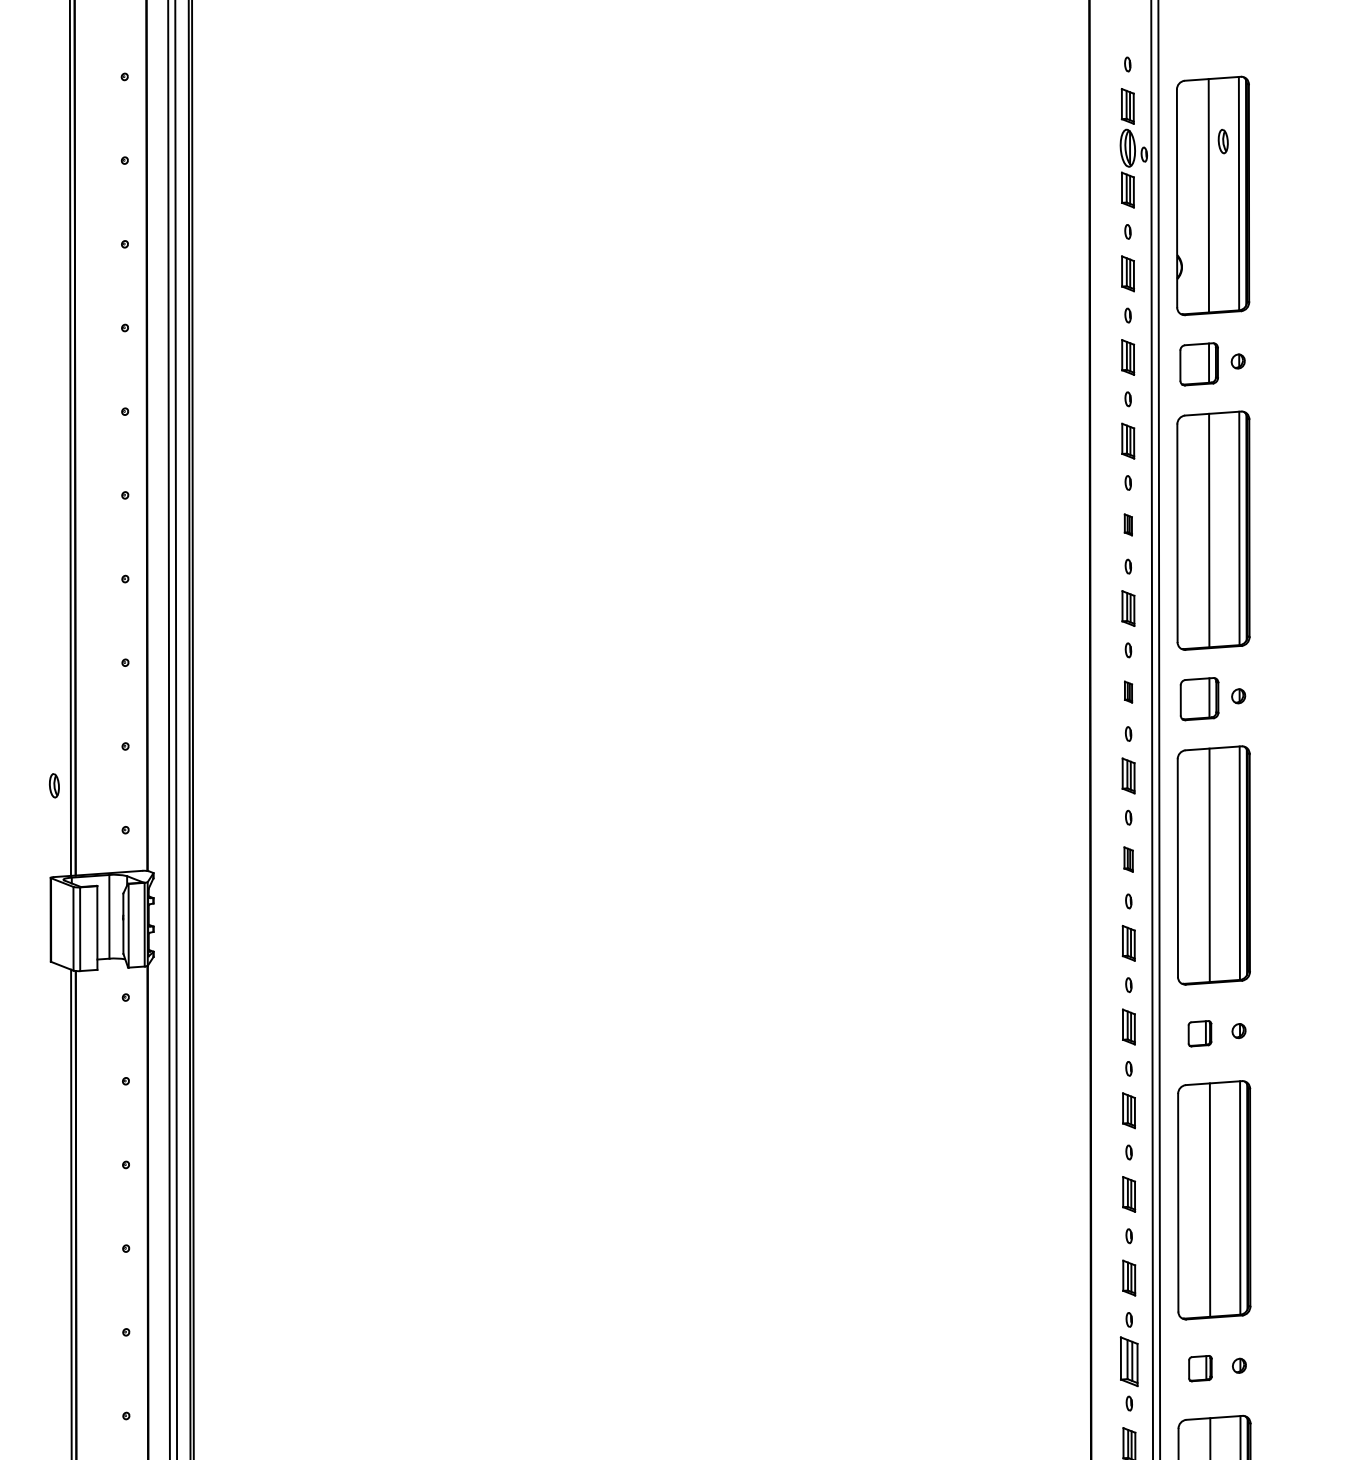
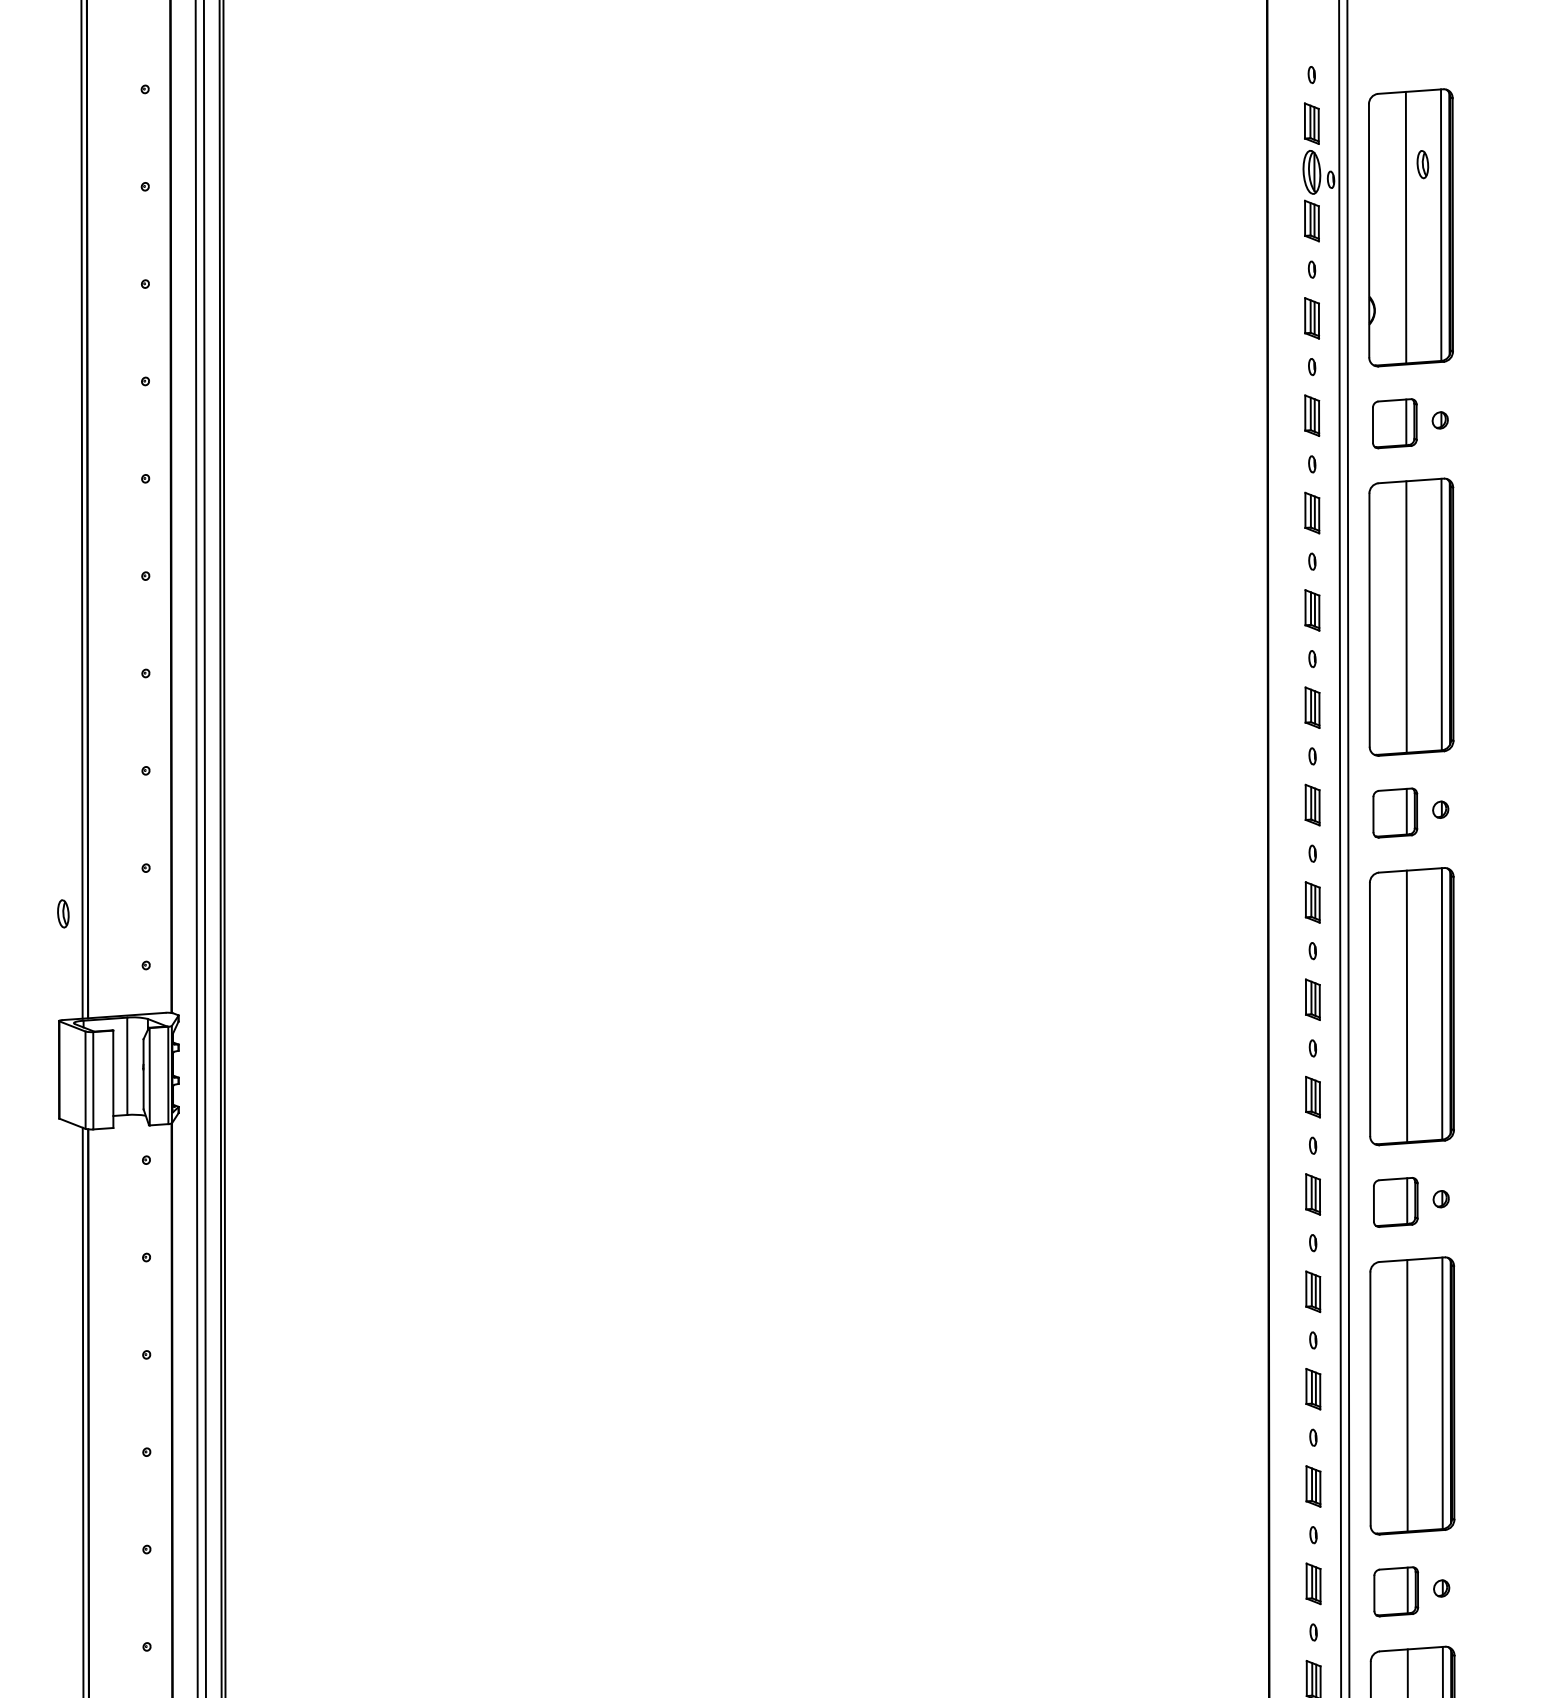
part: (1128, 524) -> (1312, 609), size x1.67
part: (1128, 691) -> (1312, 804), size x1.67
part: (1128, 859) -> (1312, 999), size x1.43
part: (1199, 1033) -> (1395, 1202), size x1.67
part: (1129, 1361) -> (1313, 1583), size x0.71
part: (1200, 1368) -> (1396, 1591), size x1.67

